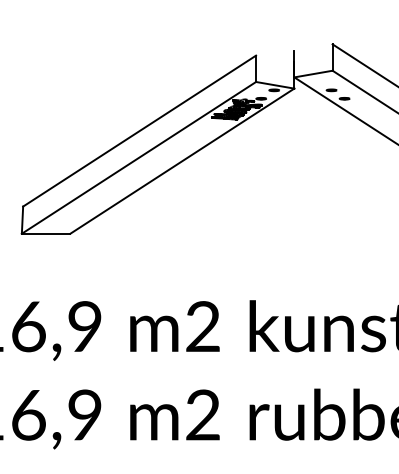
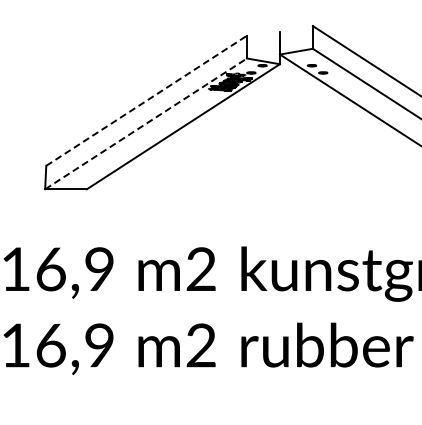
line: (139, 130) -> (146, 100), solid -> dashed
line: (139, 157) -> (146, 123), solid -> dashed

